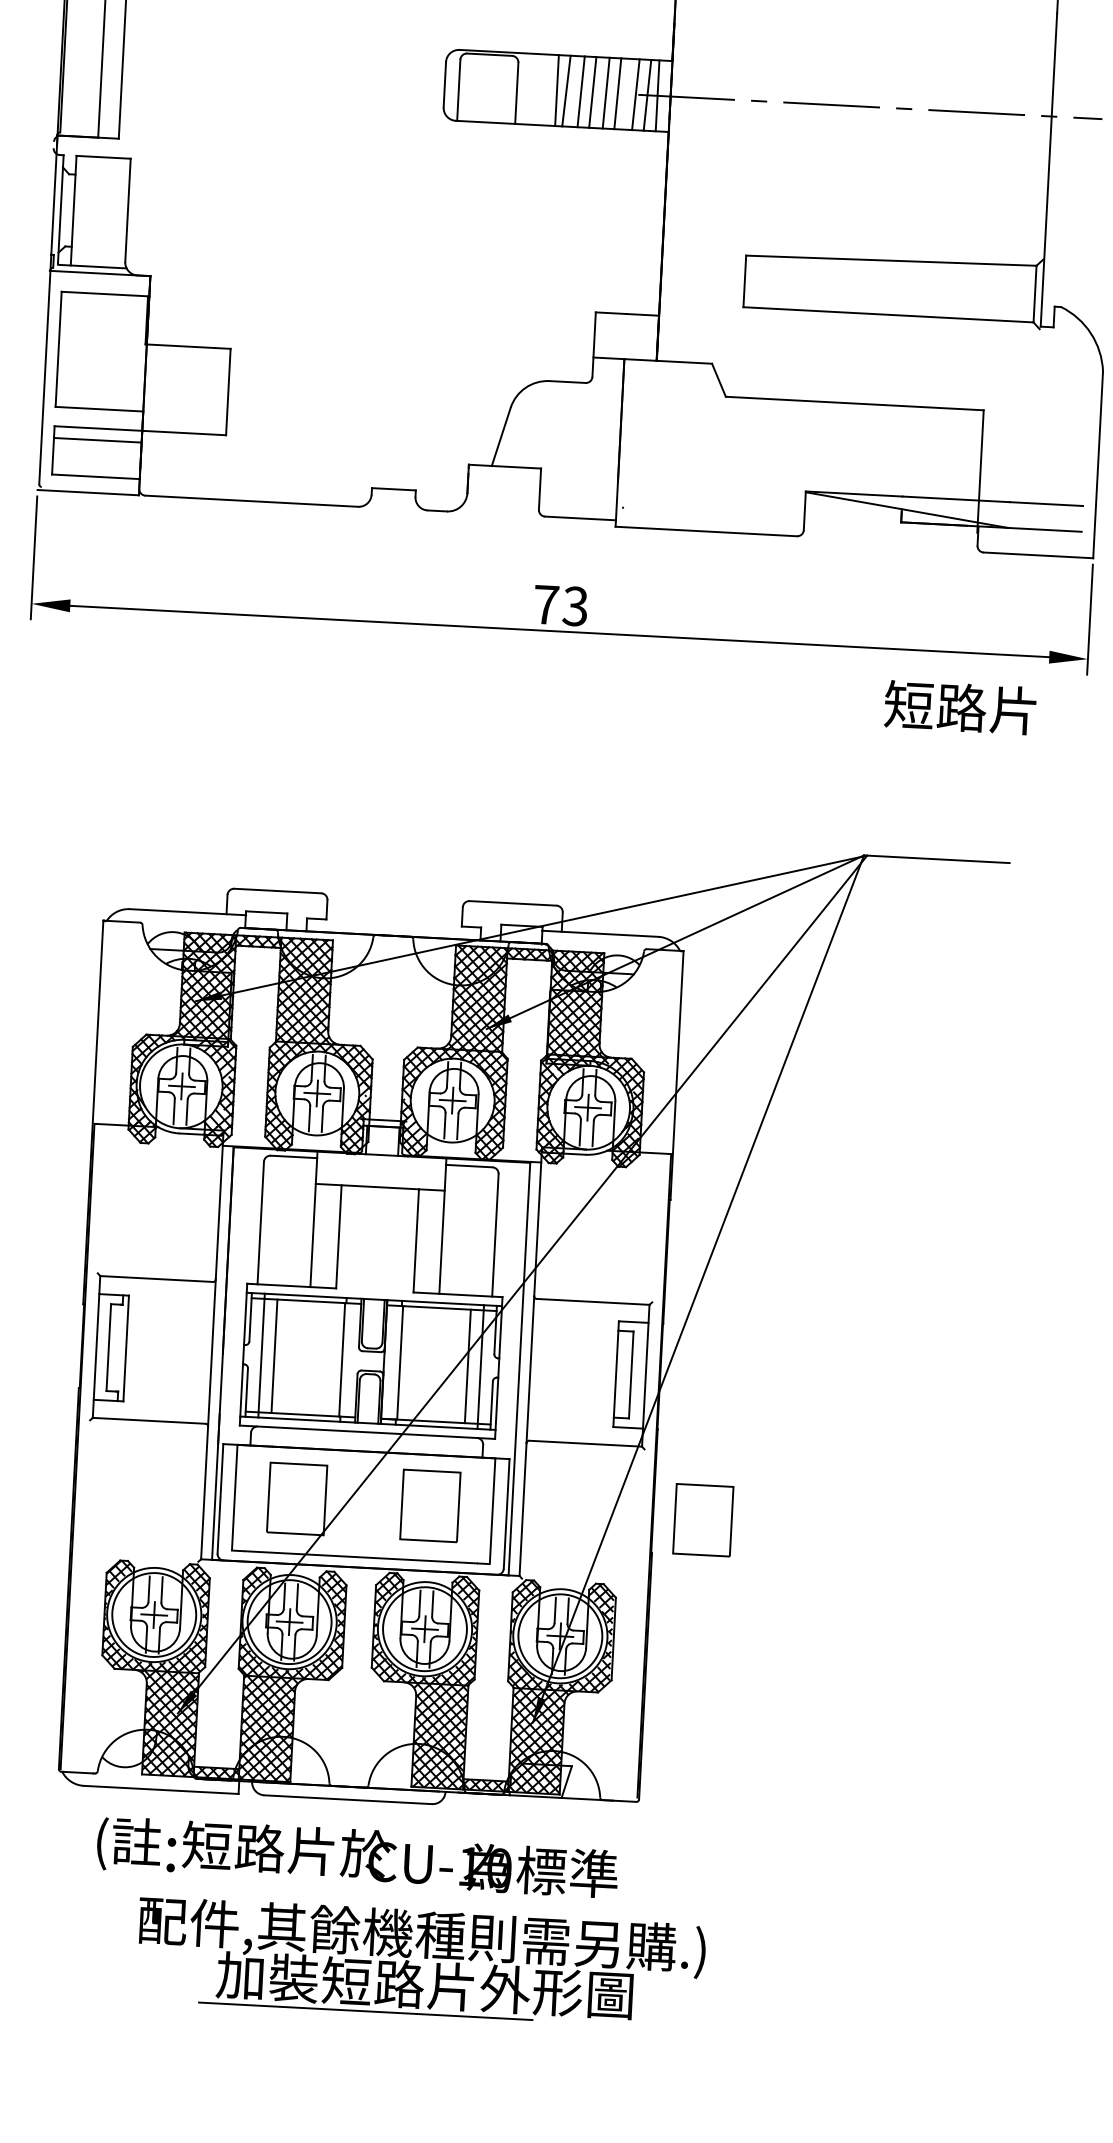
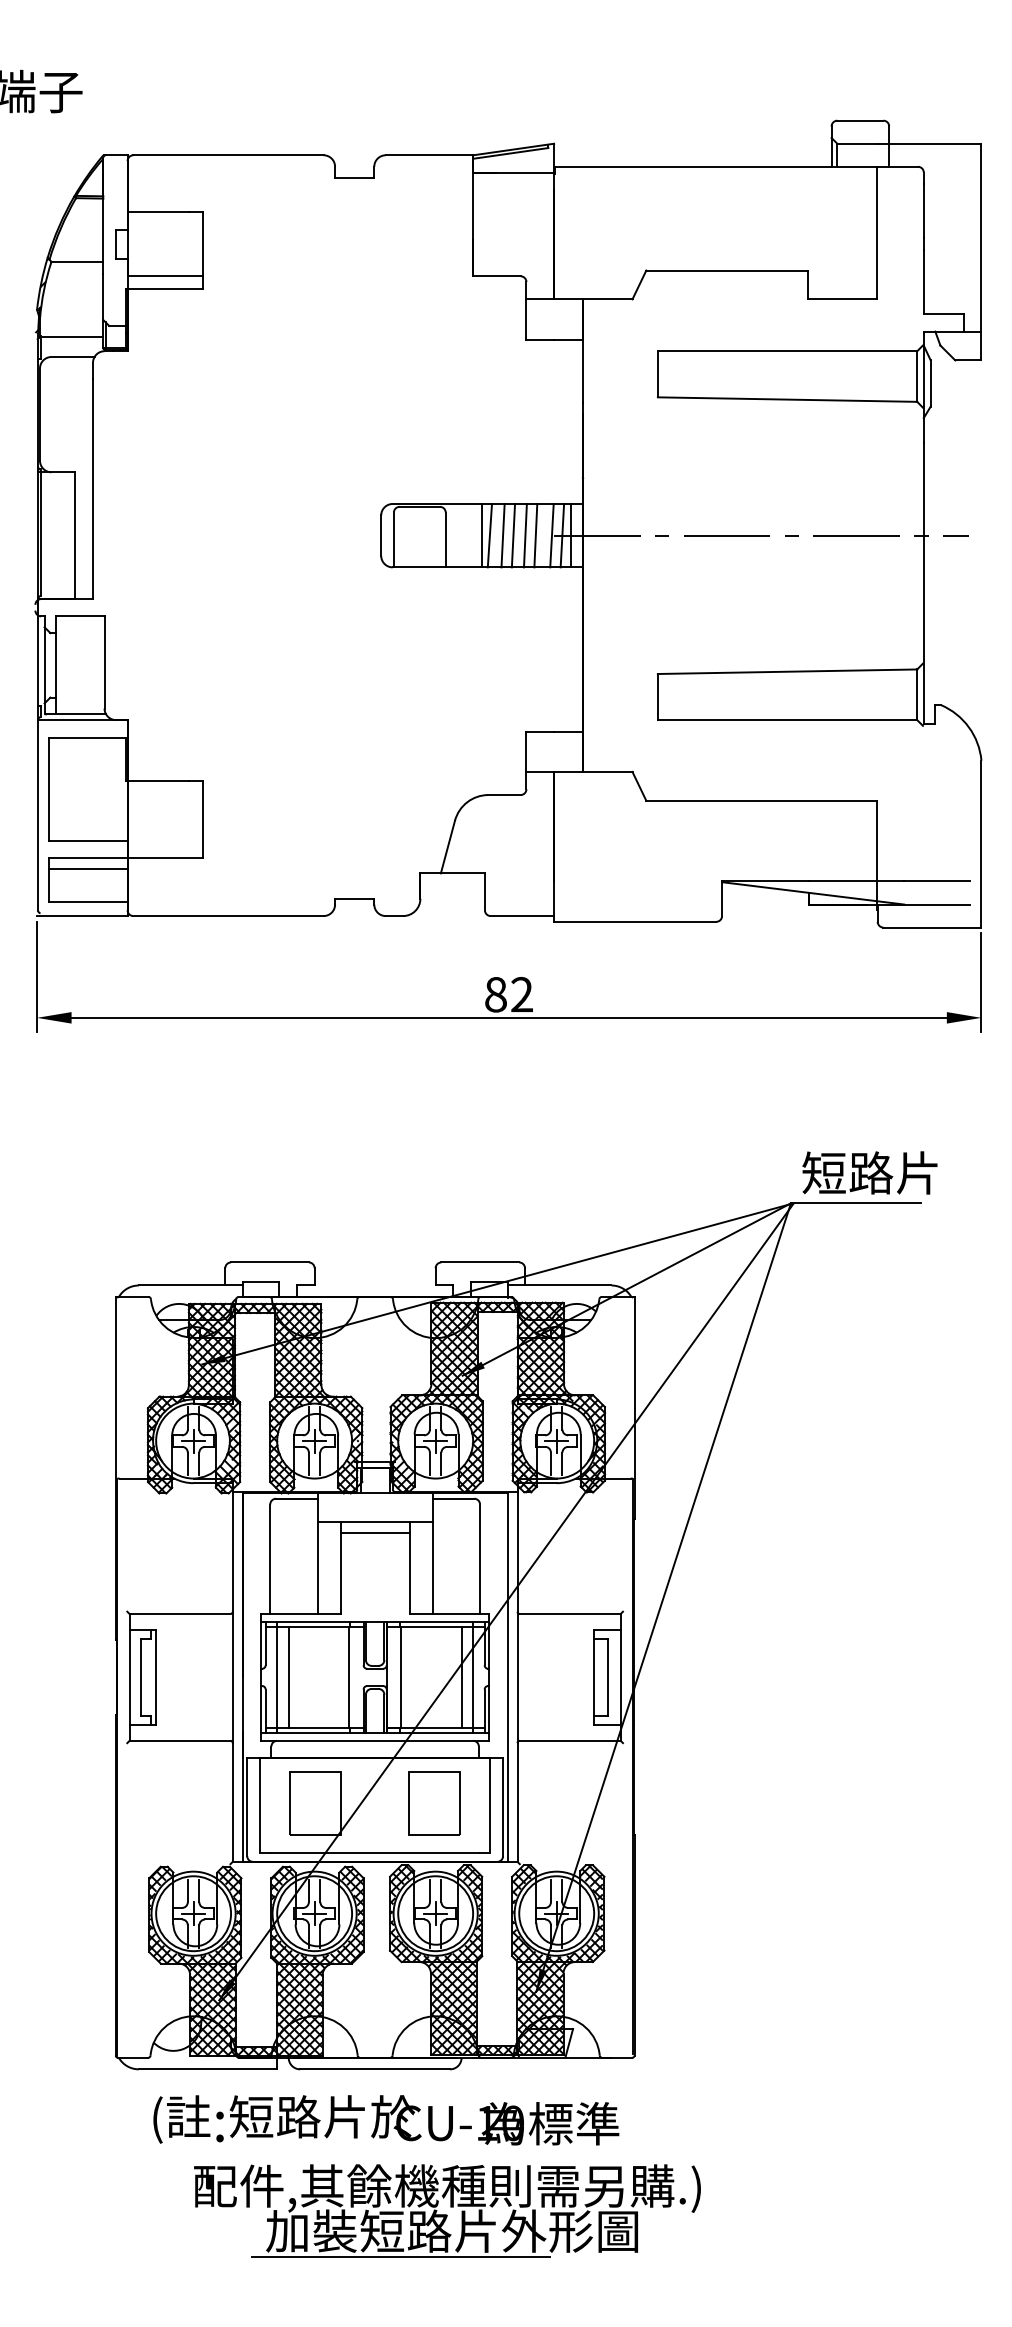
text: (560, 605) -> (508, 994), 73 -> 82
text: (959, 707) -> (869, 1172), moved
line: (378, 1200) -> (374, 1533), added
part: (703, 1520) -> (678, 1803), removed

